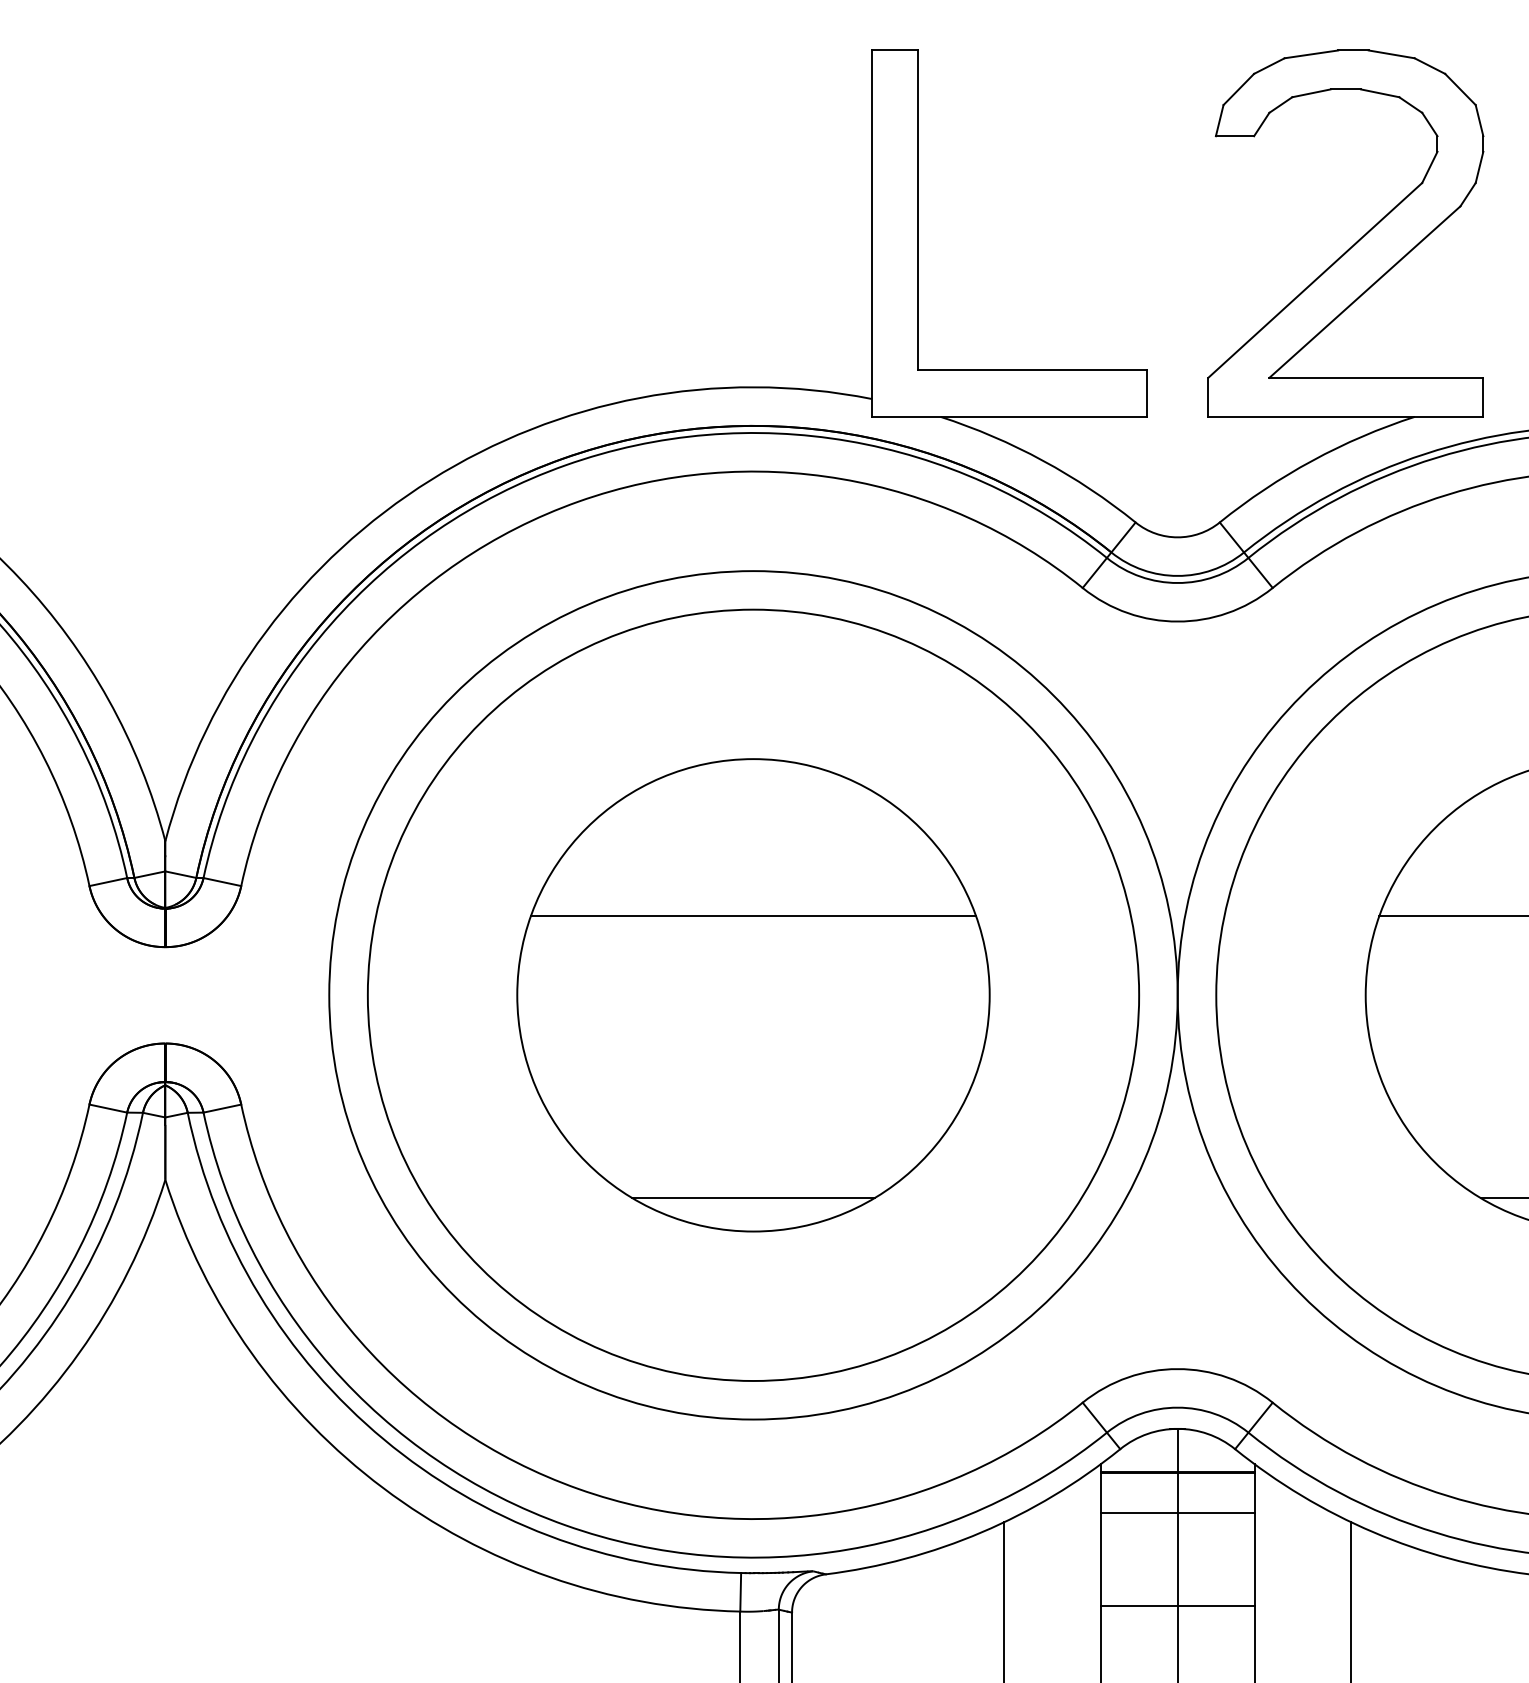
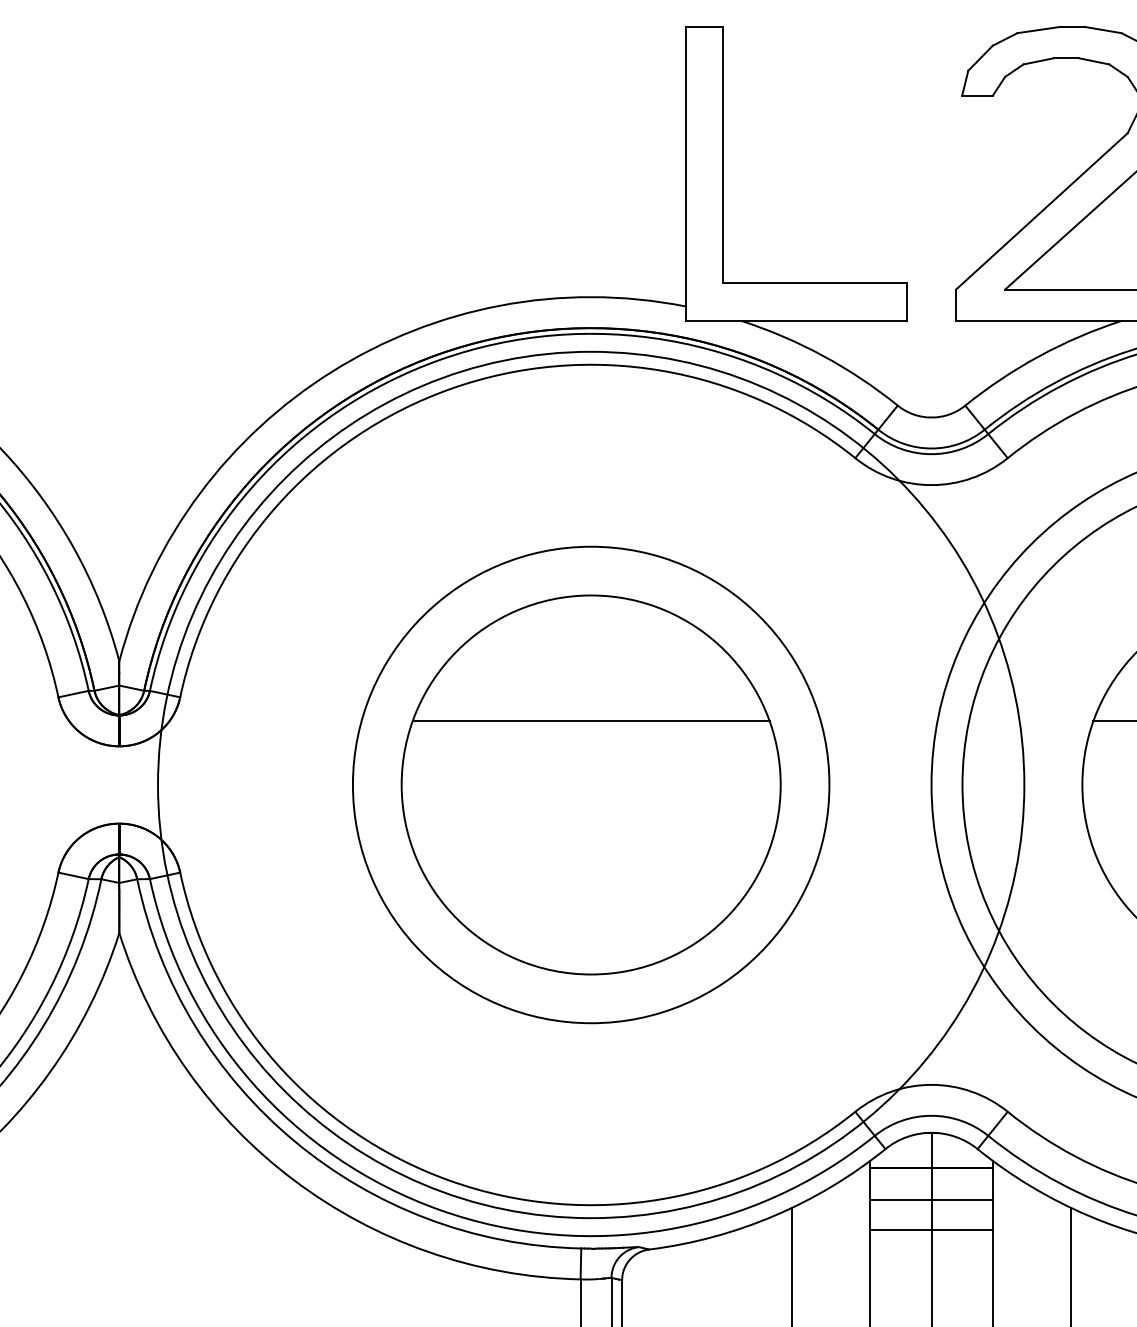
circle: (753, 994) -> (591, 784), size x1.4
circle: (753, 995) -> (591, 785), size x0.7
line: (753, 1197) -> (591, 947), removed
line: (1177, 1606) -> (931, 1230), moved

